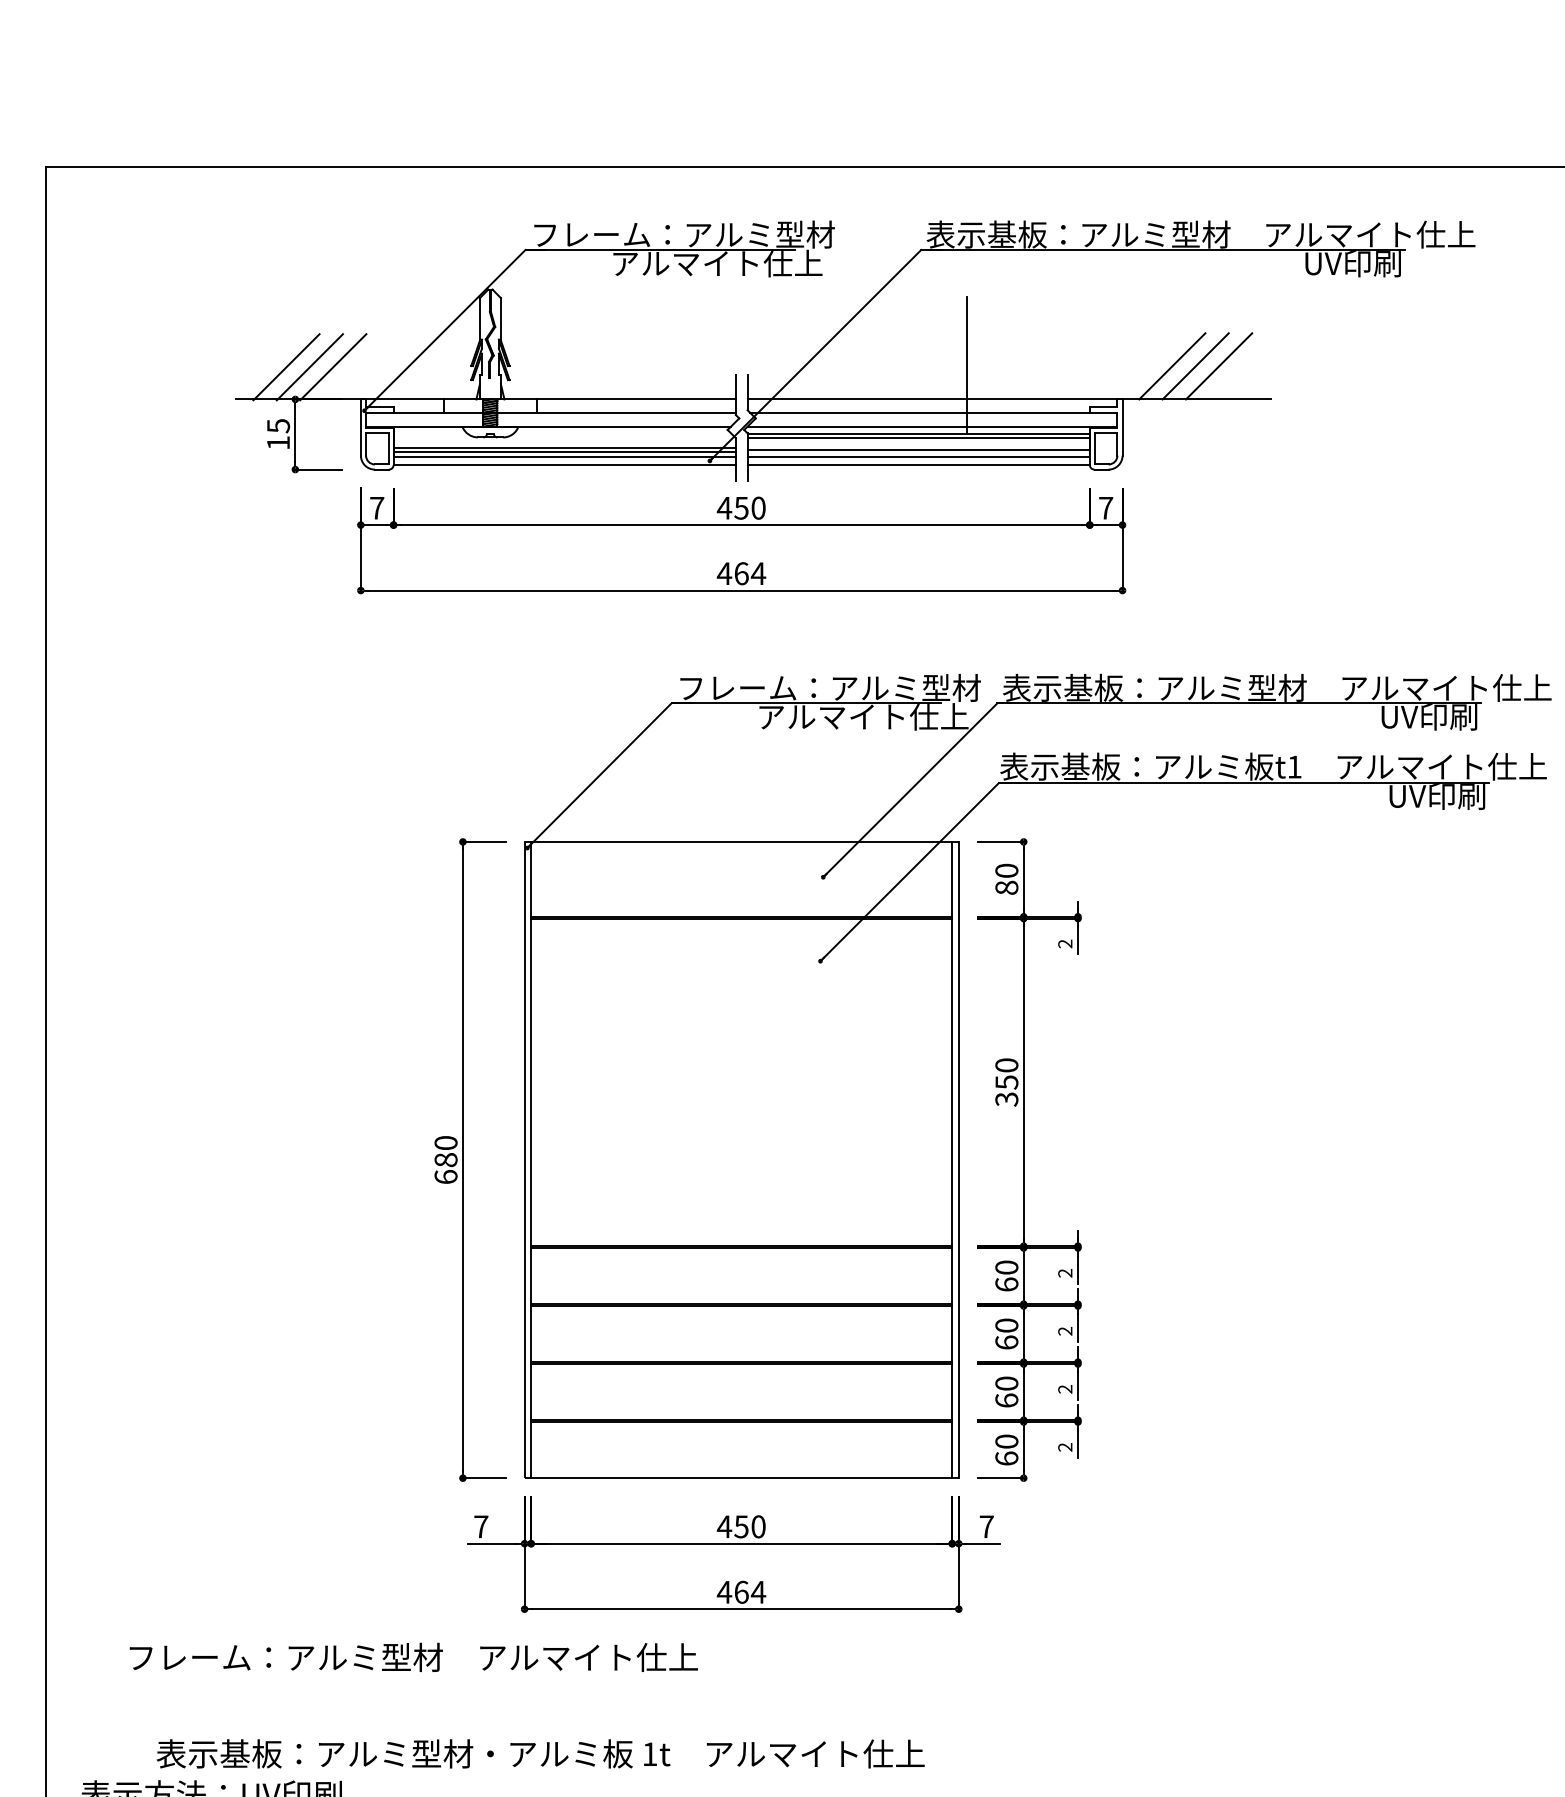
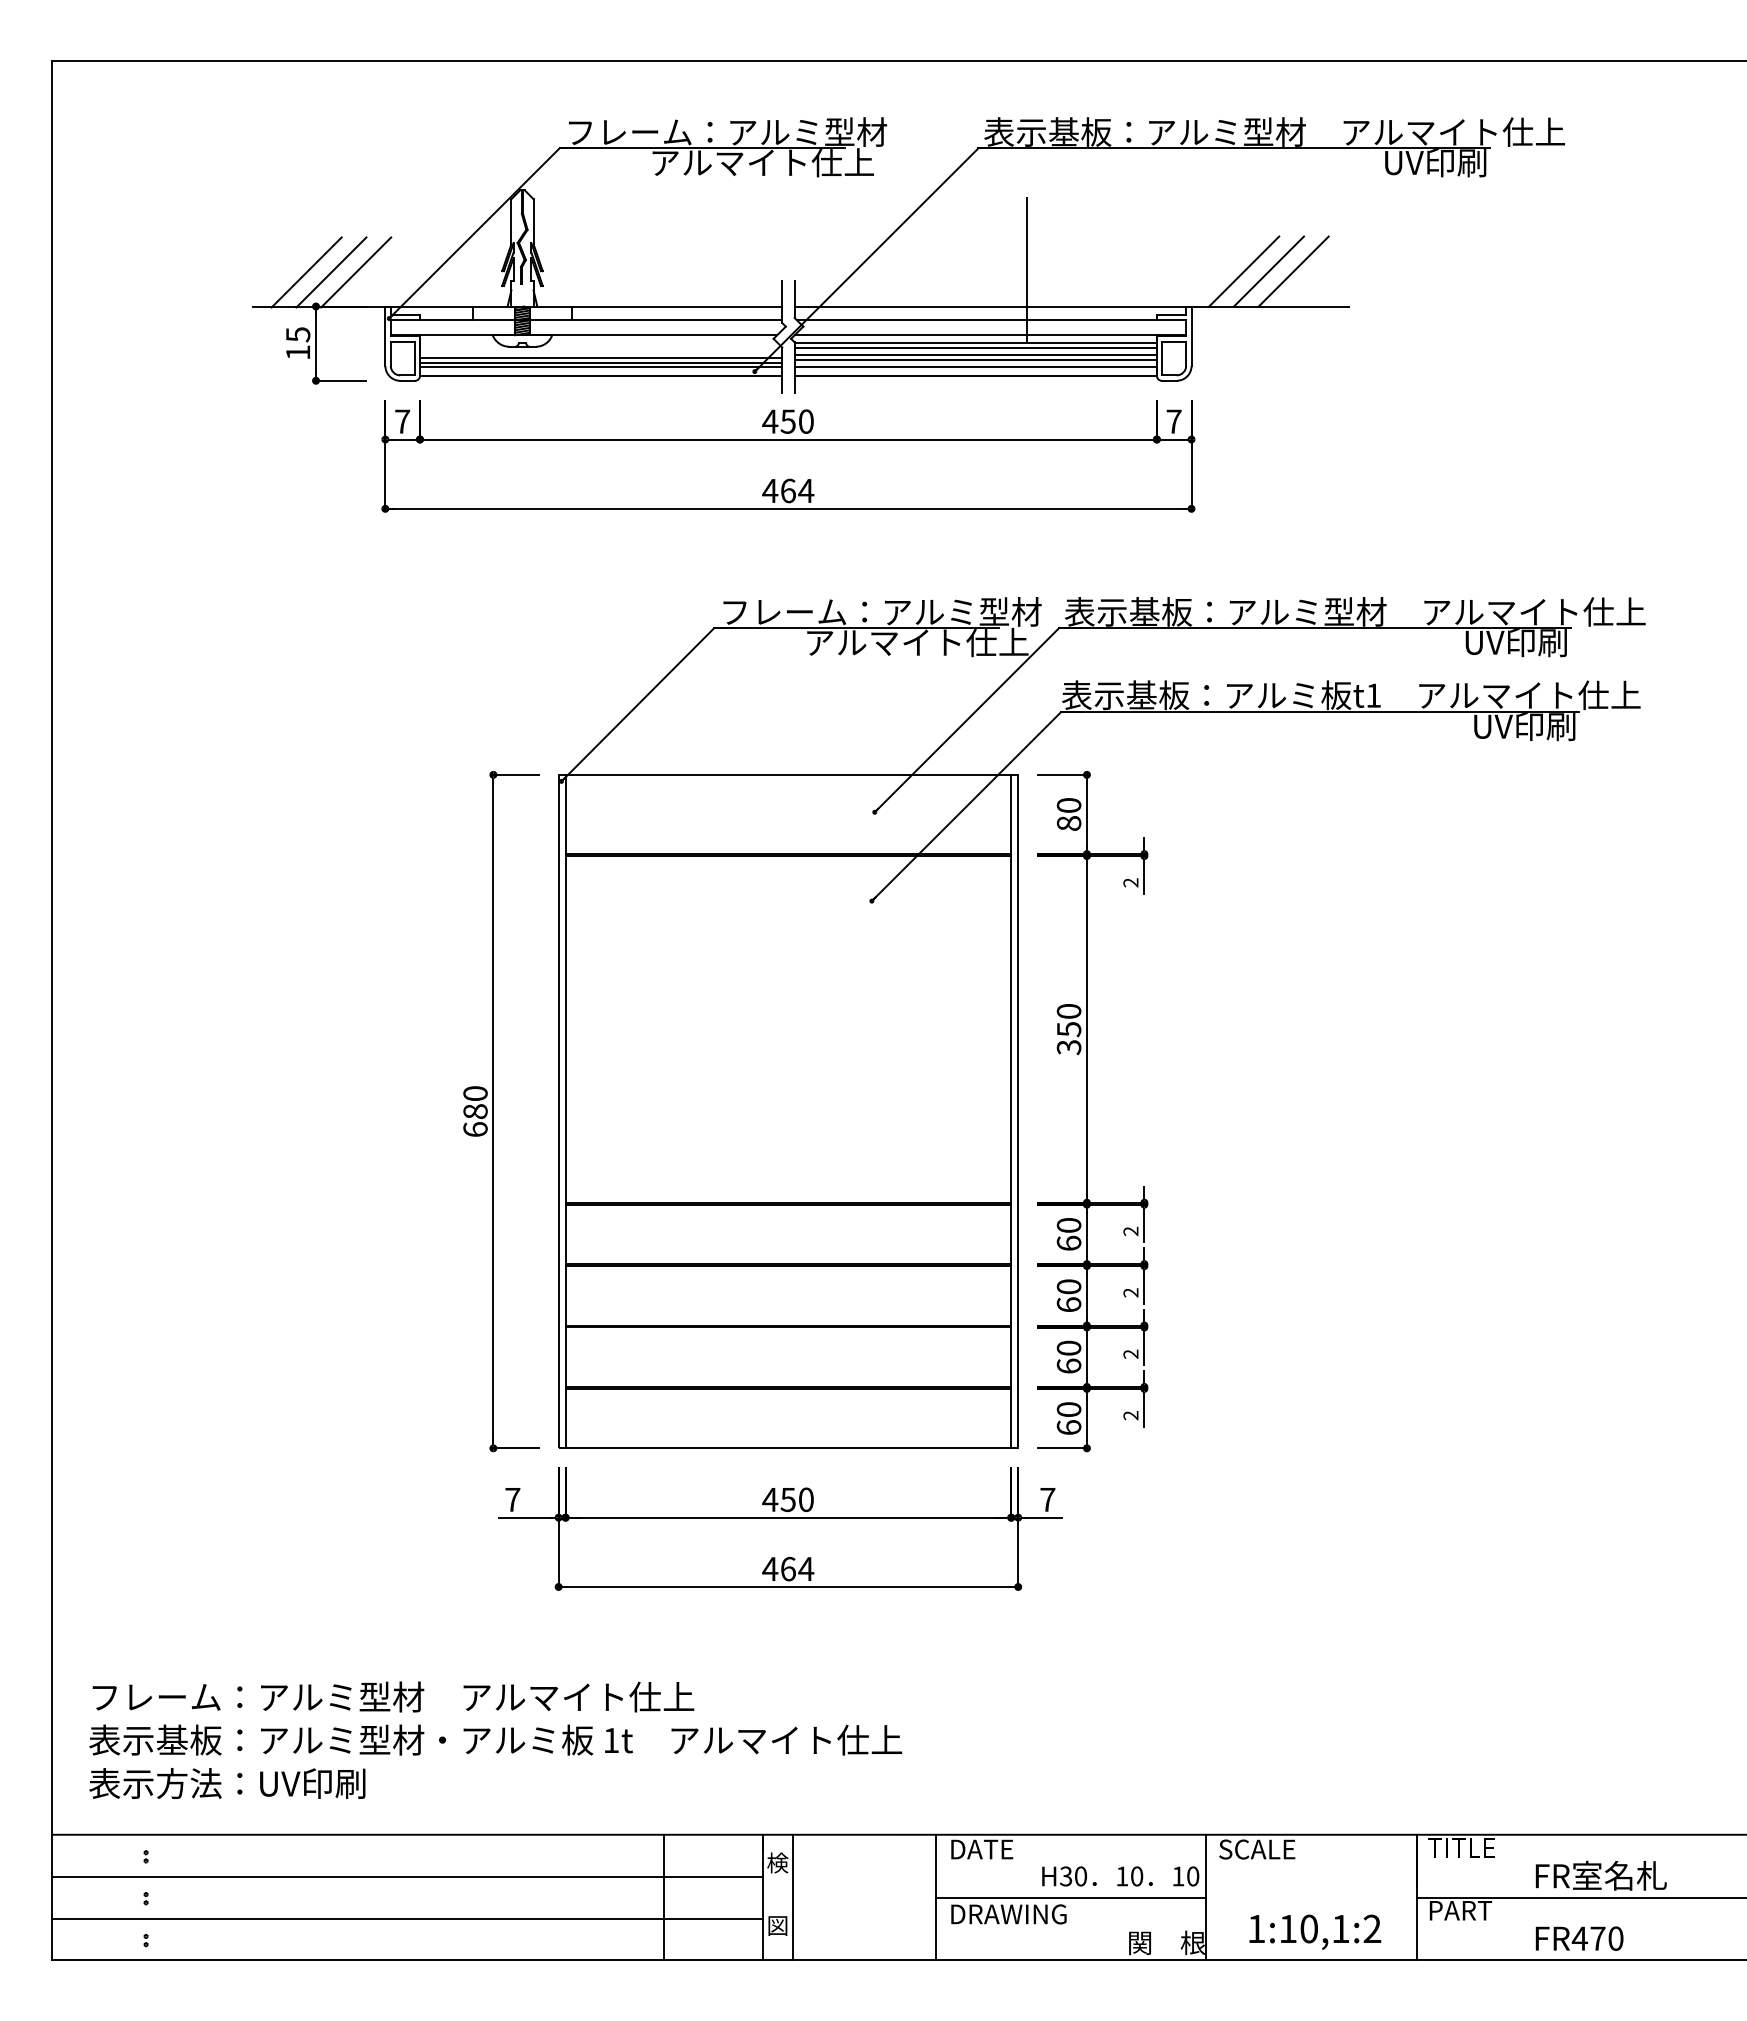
line: (918, 445) -> (975, 355), added
text: (413, 1656) -> (393, 1696), moved
text: (540, 1753) -> (495, 1739), moved

